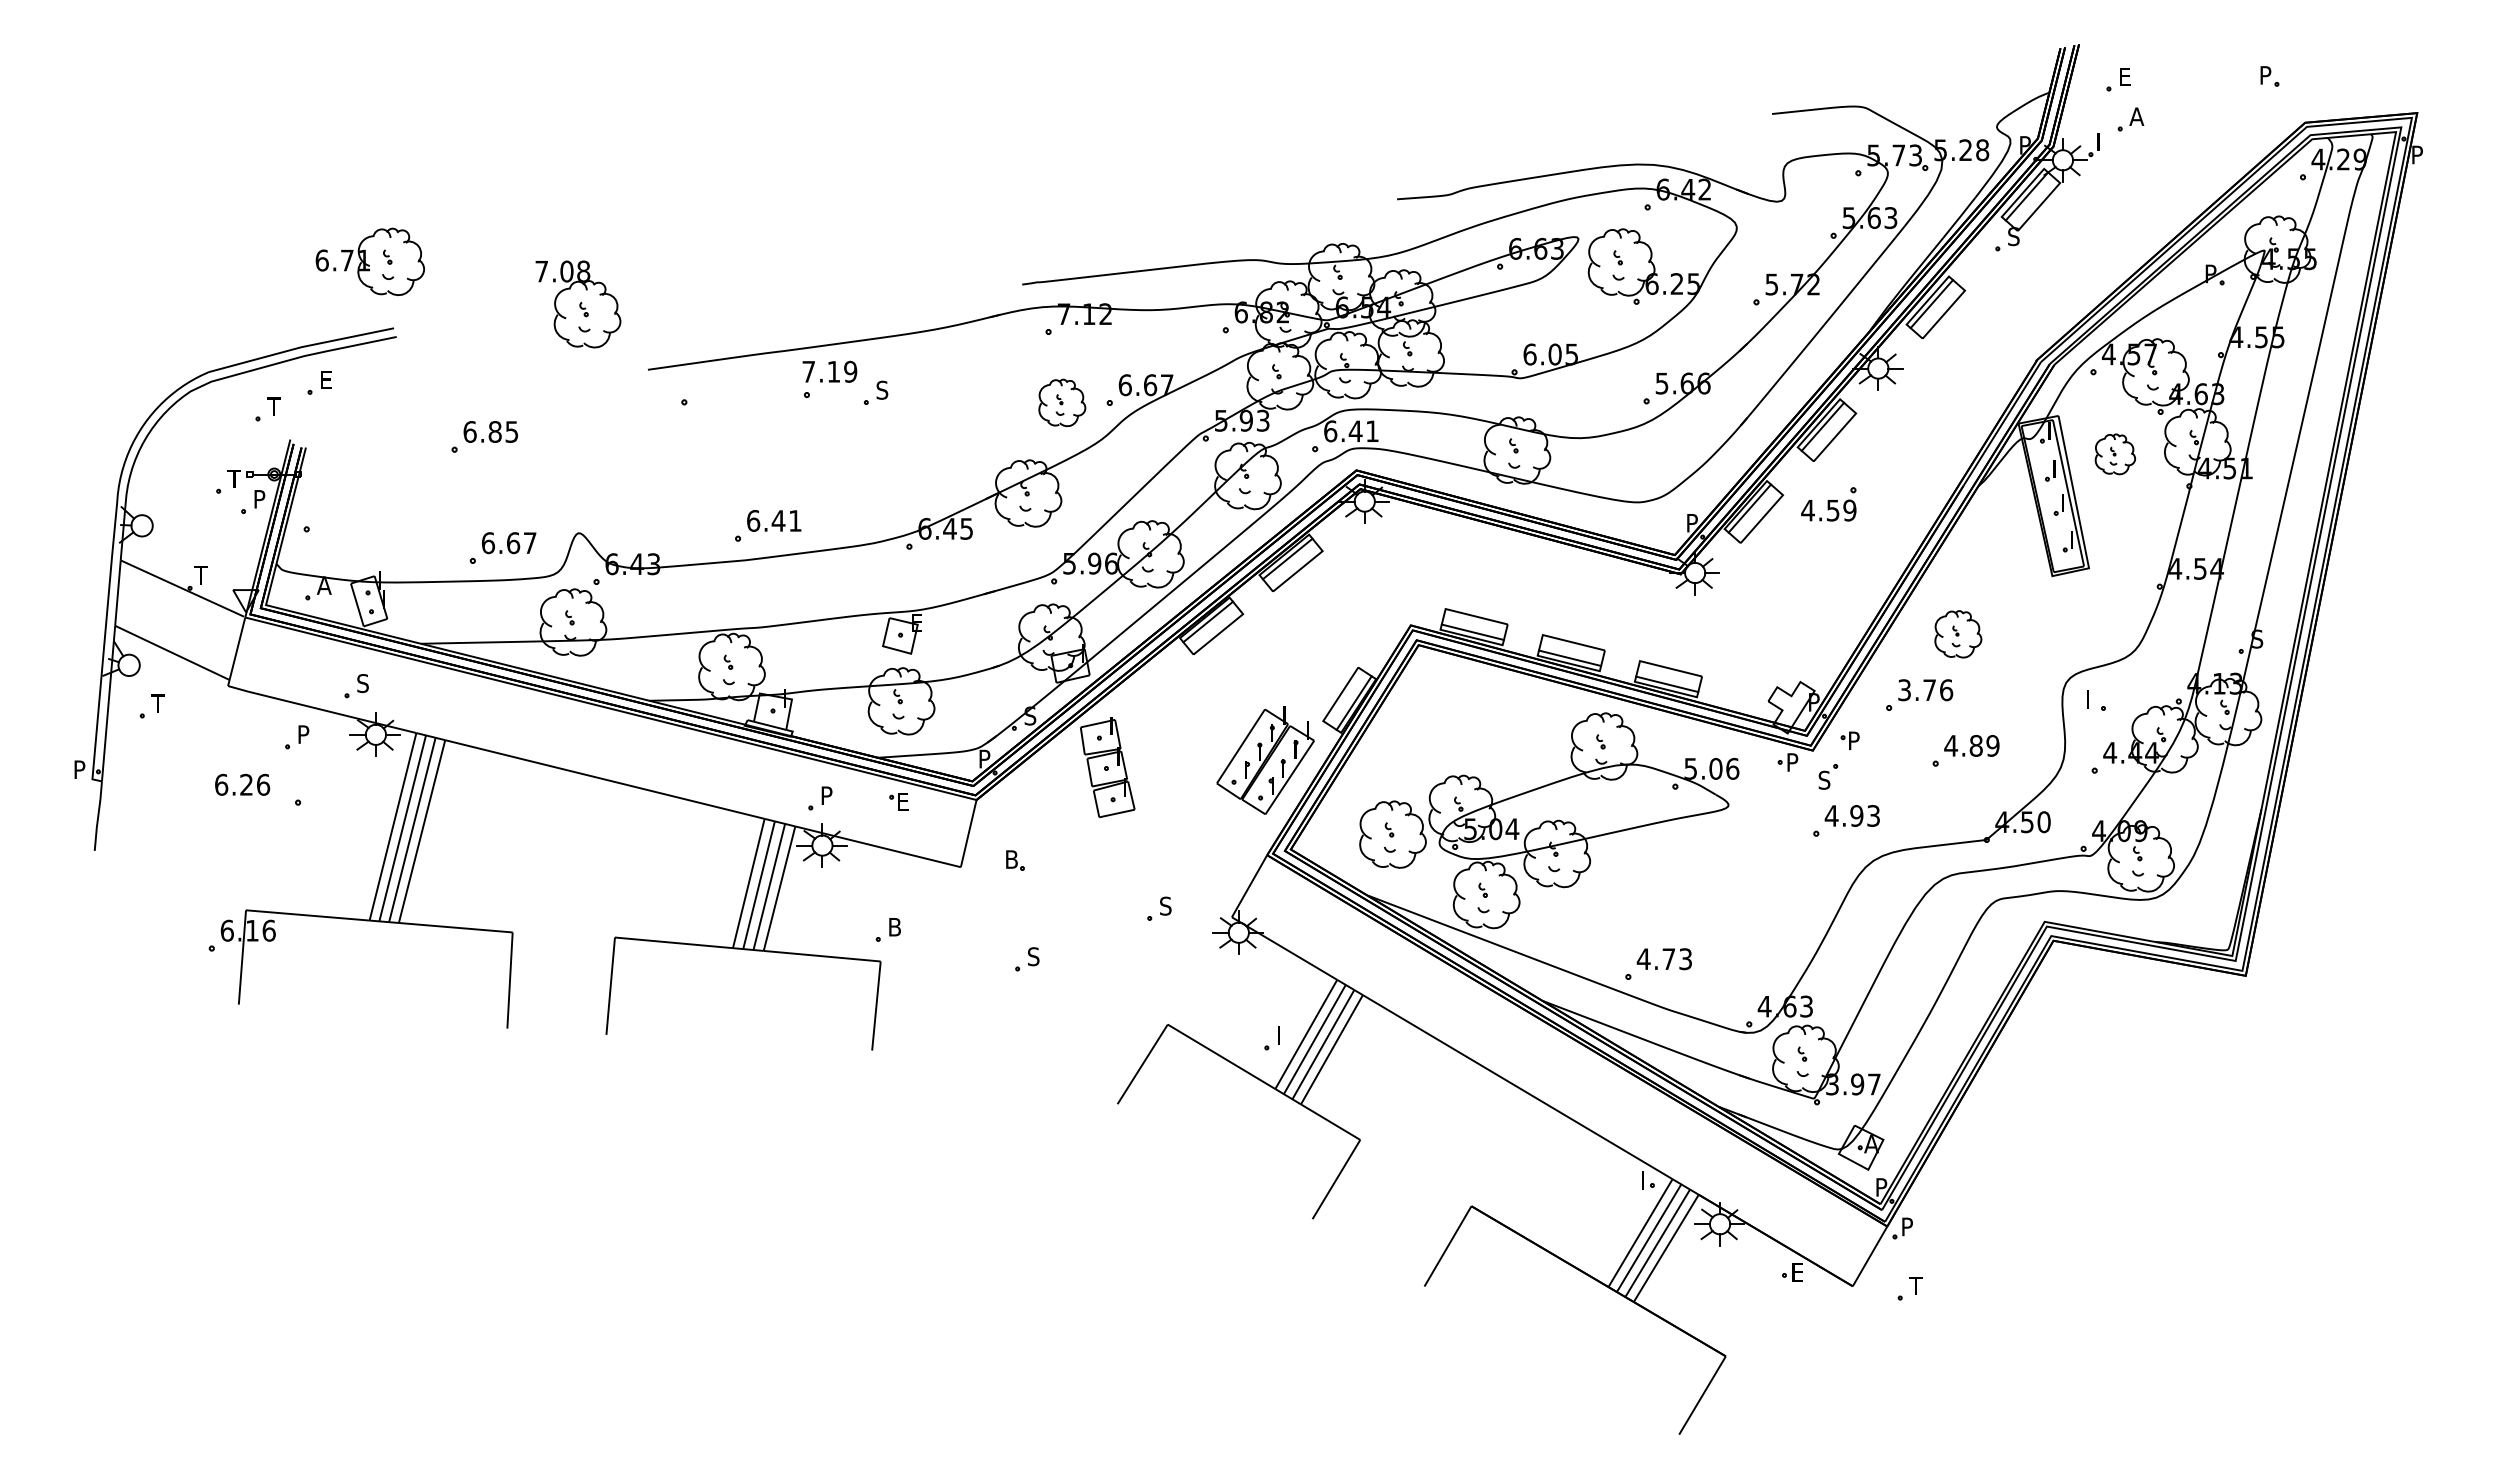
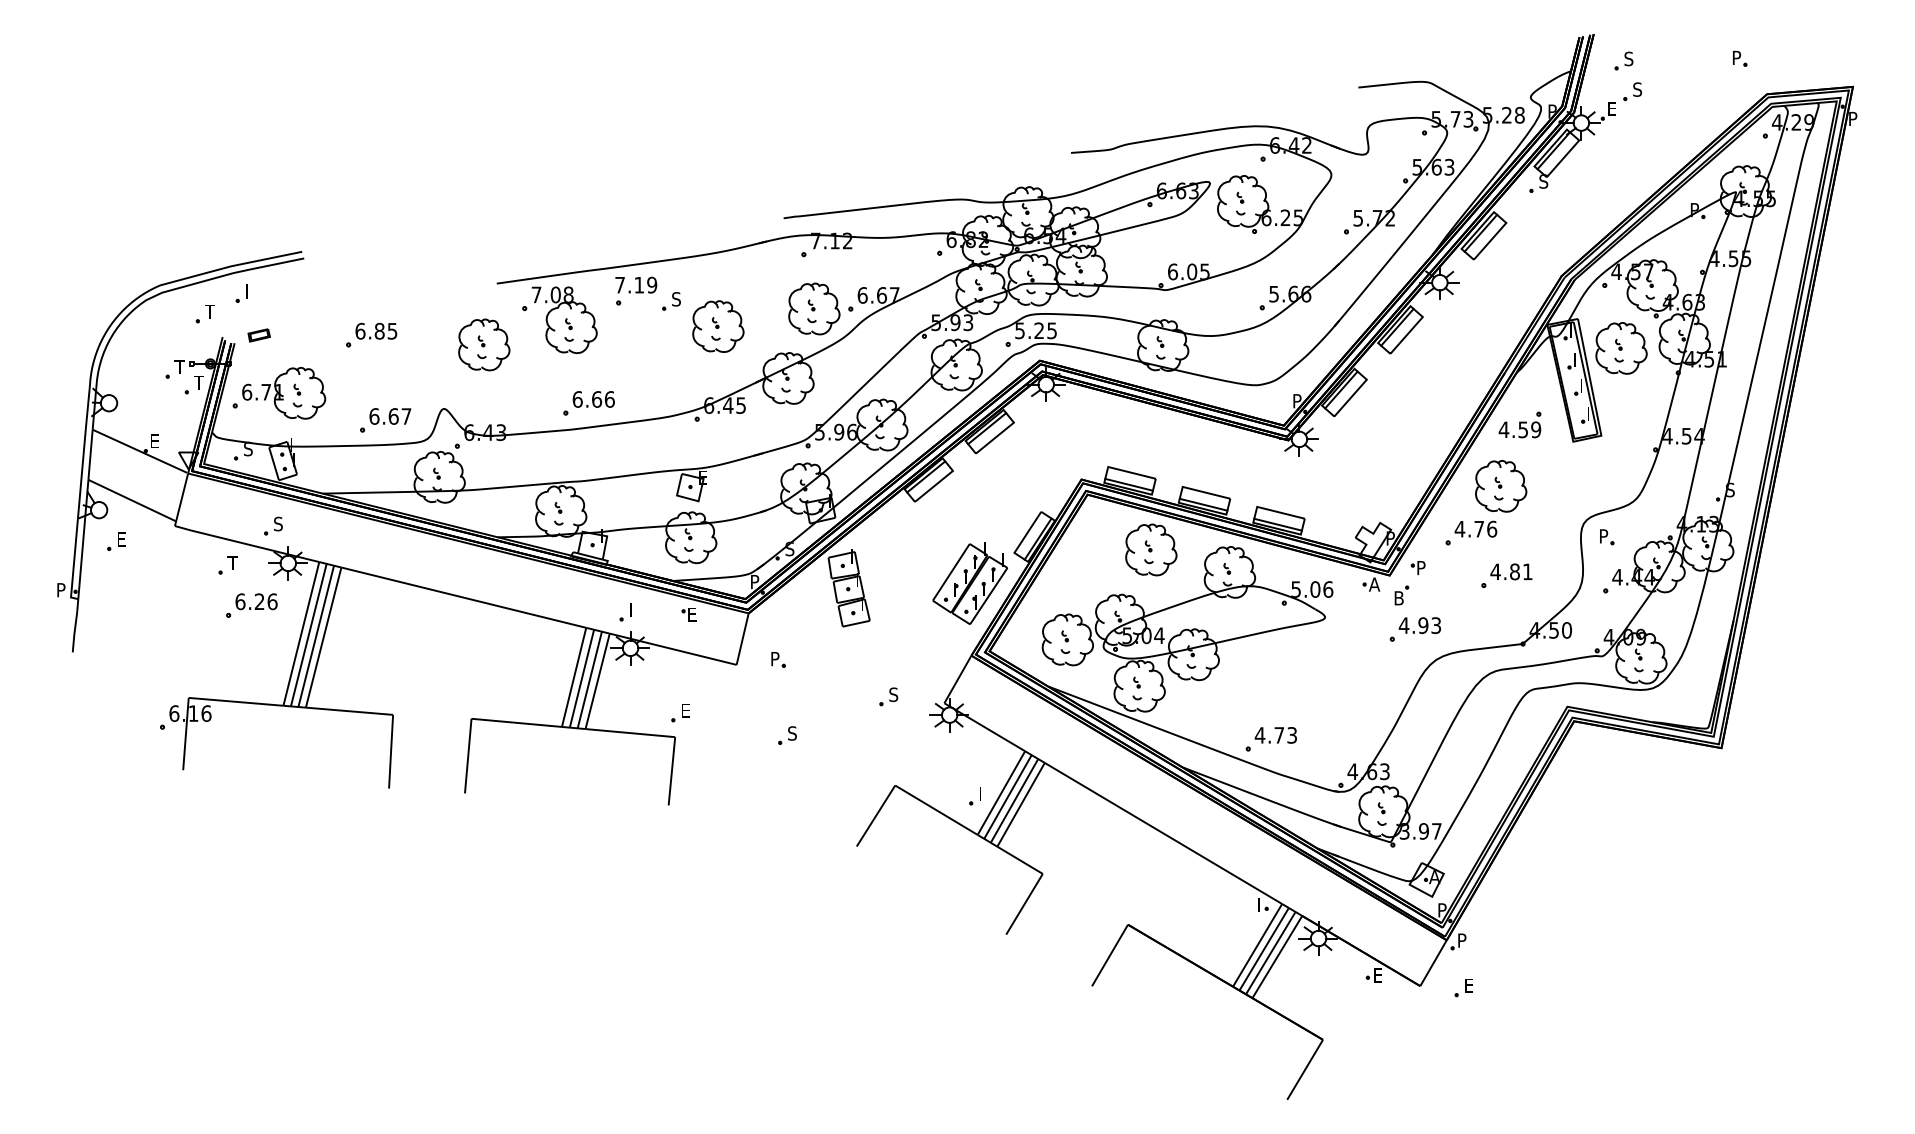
text: (2124, 76) -> (1628, 58), E -> S
text: (2136, 116) -> (1637, 89), A -> S
text: (2103, 141) -> (1612, 108), I -> E
part: (369, 261) -> (283, 393), moved
part: (578, 304) -> (564, 320), moved
text: (327, 379) -> (251, 291), E -> I
part: (1062, 402) -> (814, 308), size x1.43
part: (936, 425) -> (717, 326), added
text: (1351, 431) -> (1036, 330), 6.41 -> 5.25
part: (337, 437) -> (258, 335), added
part: (631, 449) -> (484, 344), added
part: (2115, 454) -> (1621, 348), size x1.67
text: (258, 499) -> (198, 383), P -> T
part: (1828, 504) -> (1519, 425), moved
text: (786, 520) -> (602, 399), 6.41 -> 6.66
text: (200, 575) -> (153, 441), T -> E
text: (323, 585) -> (248, 448), A -> S
part: (1958, 634) -> (1501, 486), size x1.43
text: (1904, 690) -> (1459, 529), 3.76 -> 4.76
text: (2092, 699) -> (1604, 536), I -> P
text: (157, 703) -> (120, 539), T -> E
part: (1501, 717) -> (1151, 550), added
text: (302, 734) -> (232, 563), P -> T
text: (1992, 745) -> (1527, 571), 4.89 -> 4.81
text: (1792, 762) -> (1374, 584), P -> A
text: (1824, 779) -> (1398, 597), S -> B
text: (242, 784) -> (256, 601), moved
text: (826, 795) -> (633, 609), P -> I
text: (1012, 859) -> (776, 658), B -> P
text: (894, 927) -> (685, 711), B -> E
text: (1915, 1285) -> (1468, 985), T -> E

